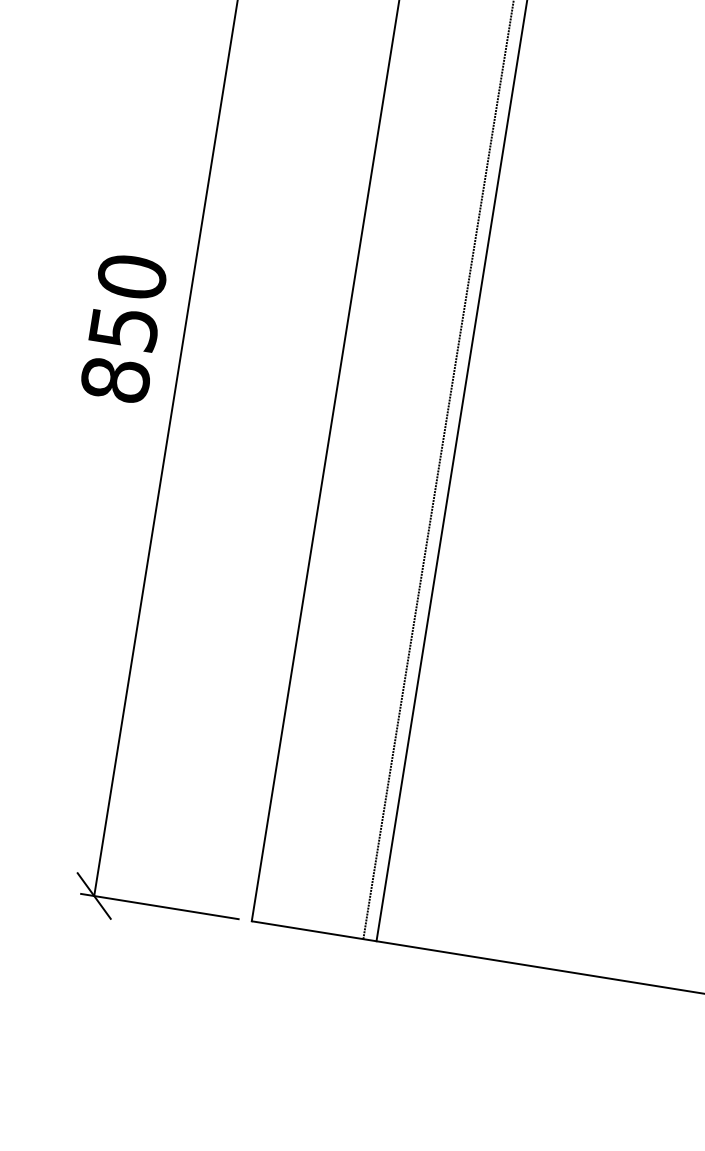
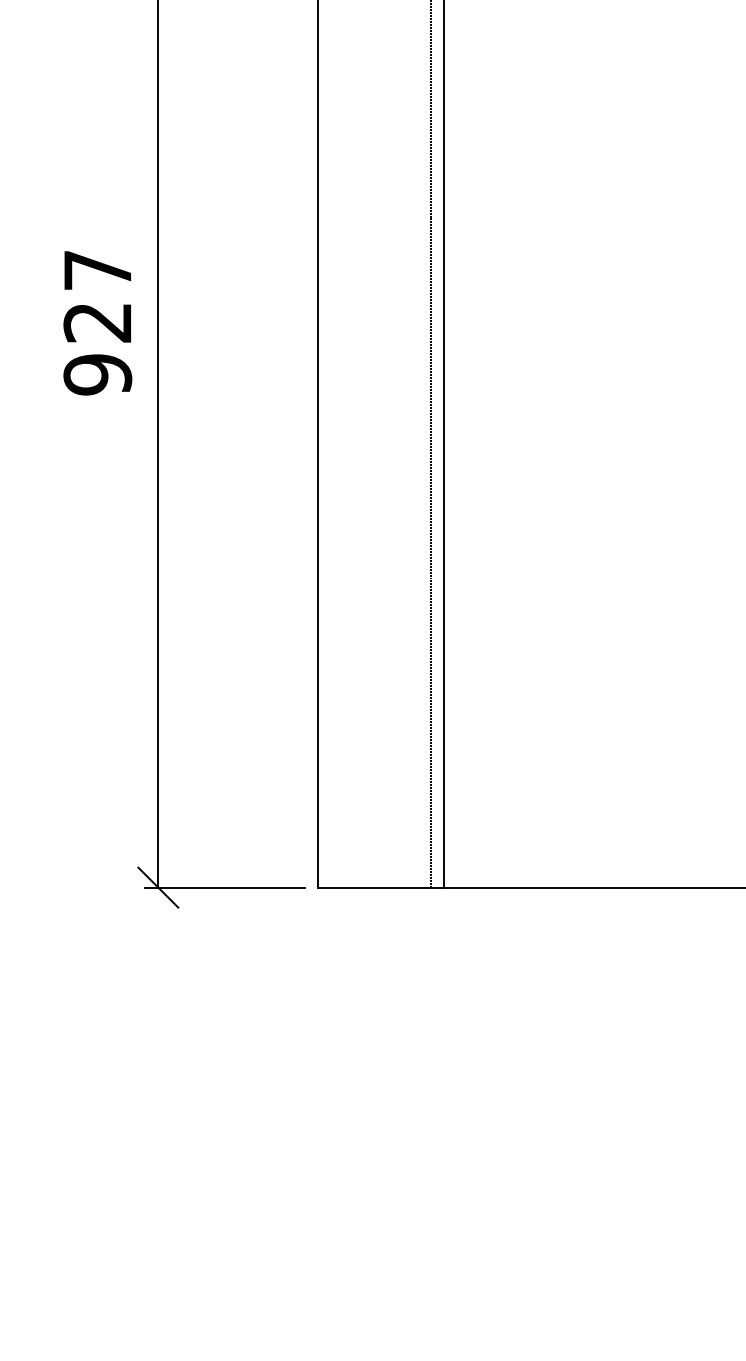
text: (123, 328) -> (97, 322), 850 -> 927

